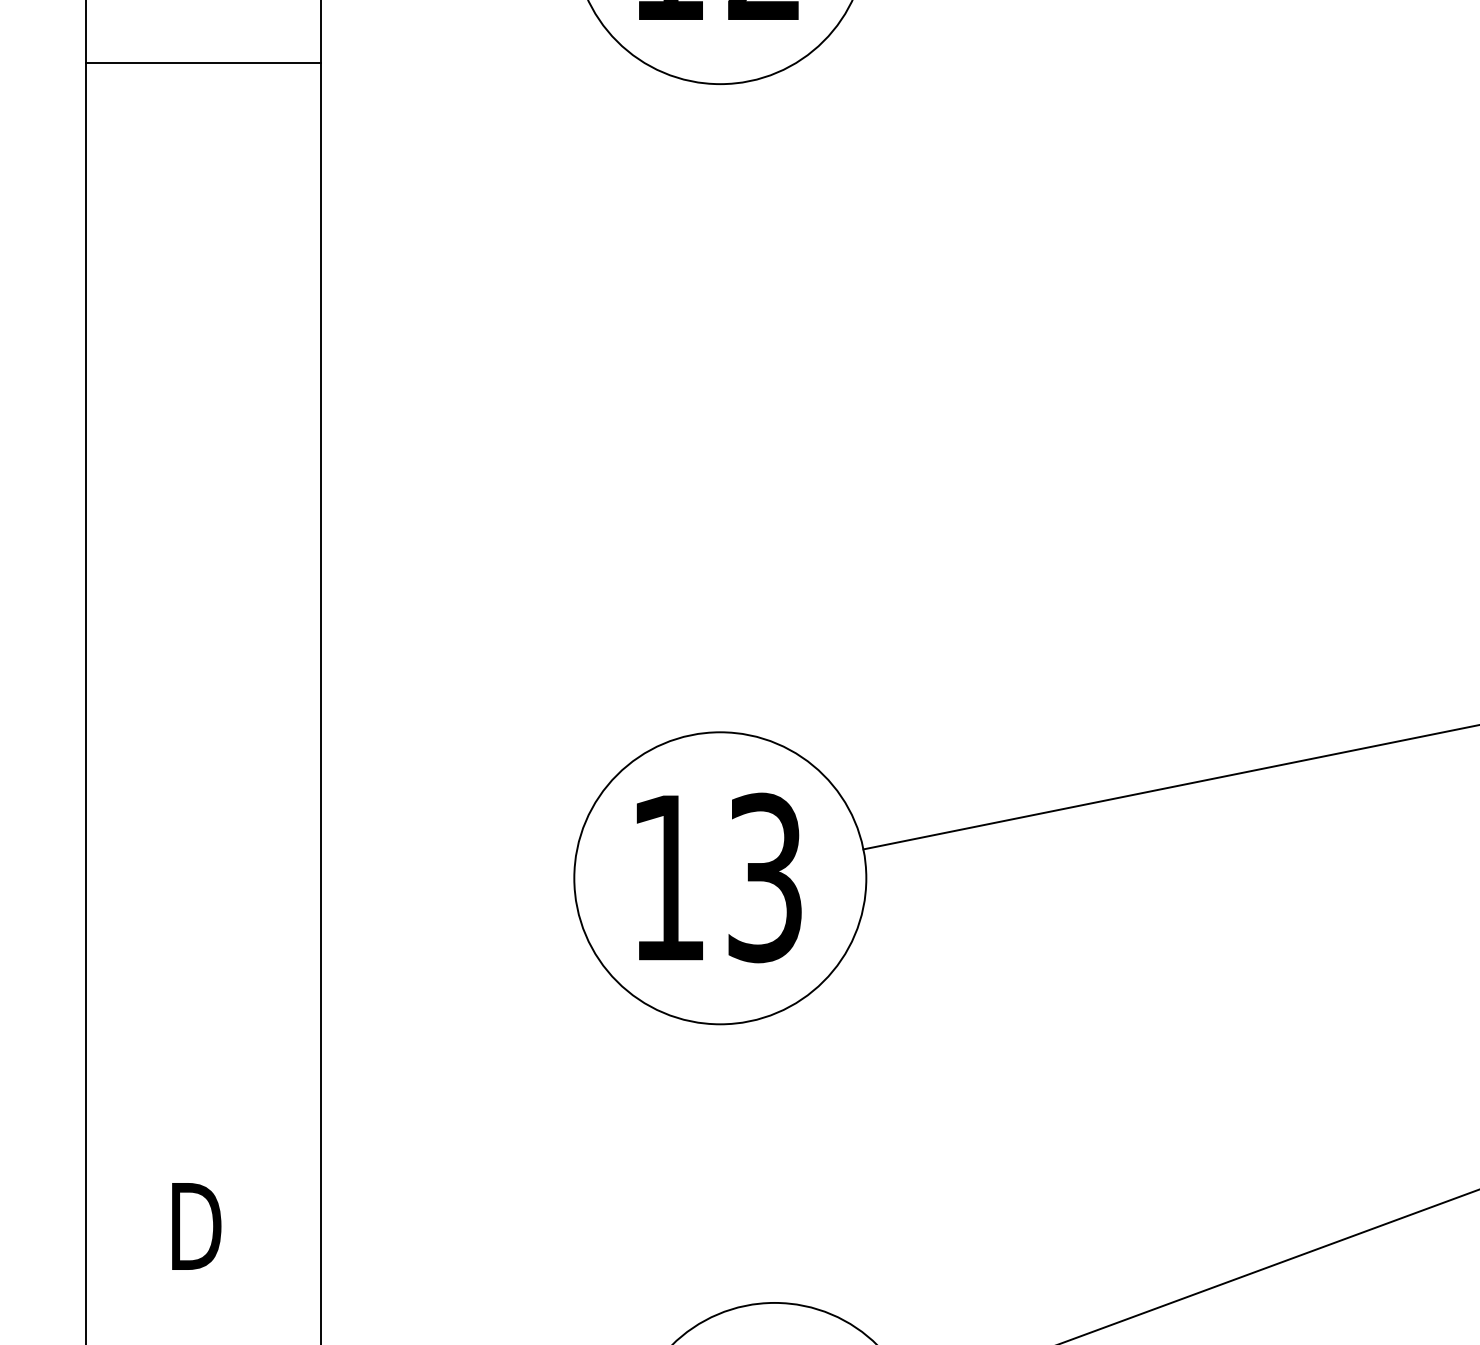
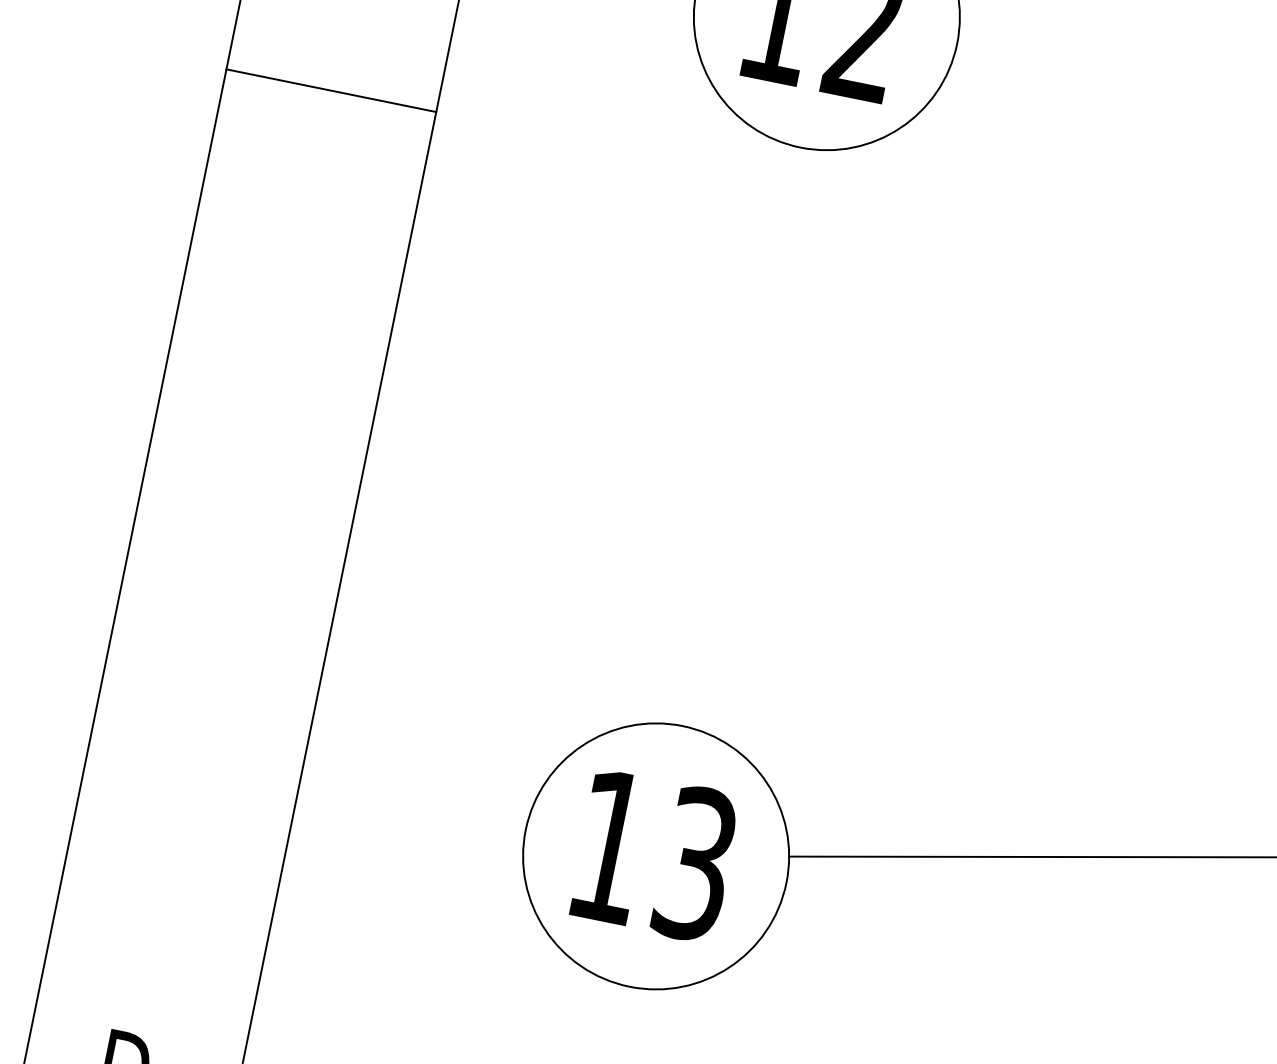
line: (202, 62) -> (330, 90), moved

